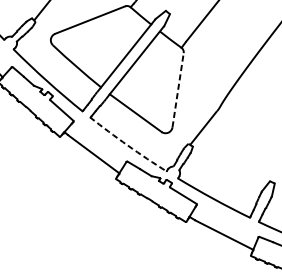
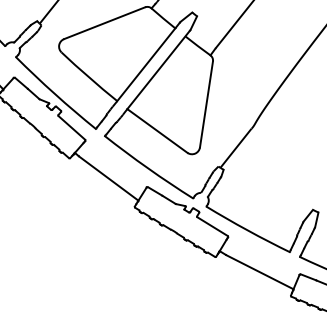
line: (178, 89) -> (206, 103), dashed -> solid
arc: (128, 145) -> (148, 168), dashed -> solid

